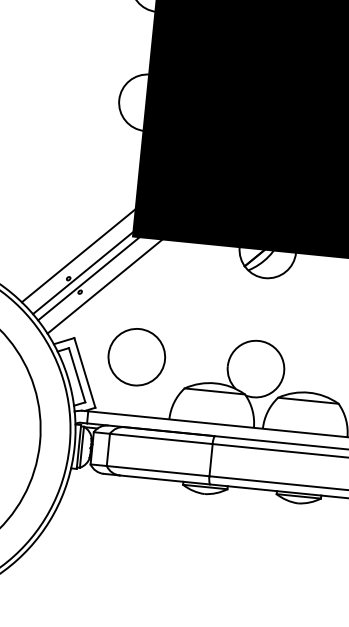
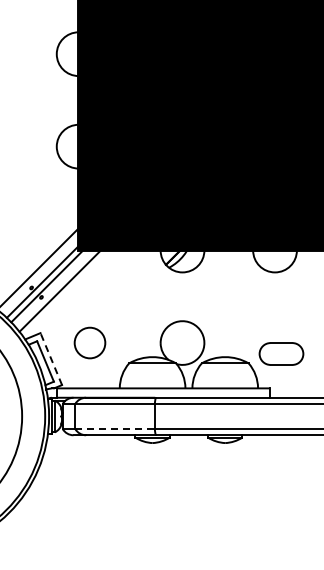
circle: (136, 356) -> (89, 342), size x0.7
line: (85, 372) -> (51, 358), solid -> dashed
line: (158, 471) -> (115, 429), solid -> dashed

